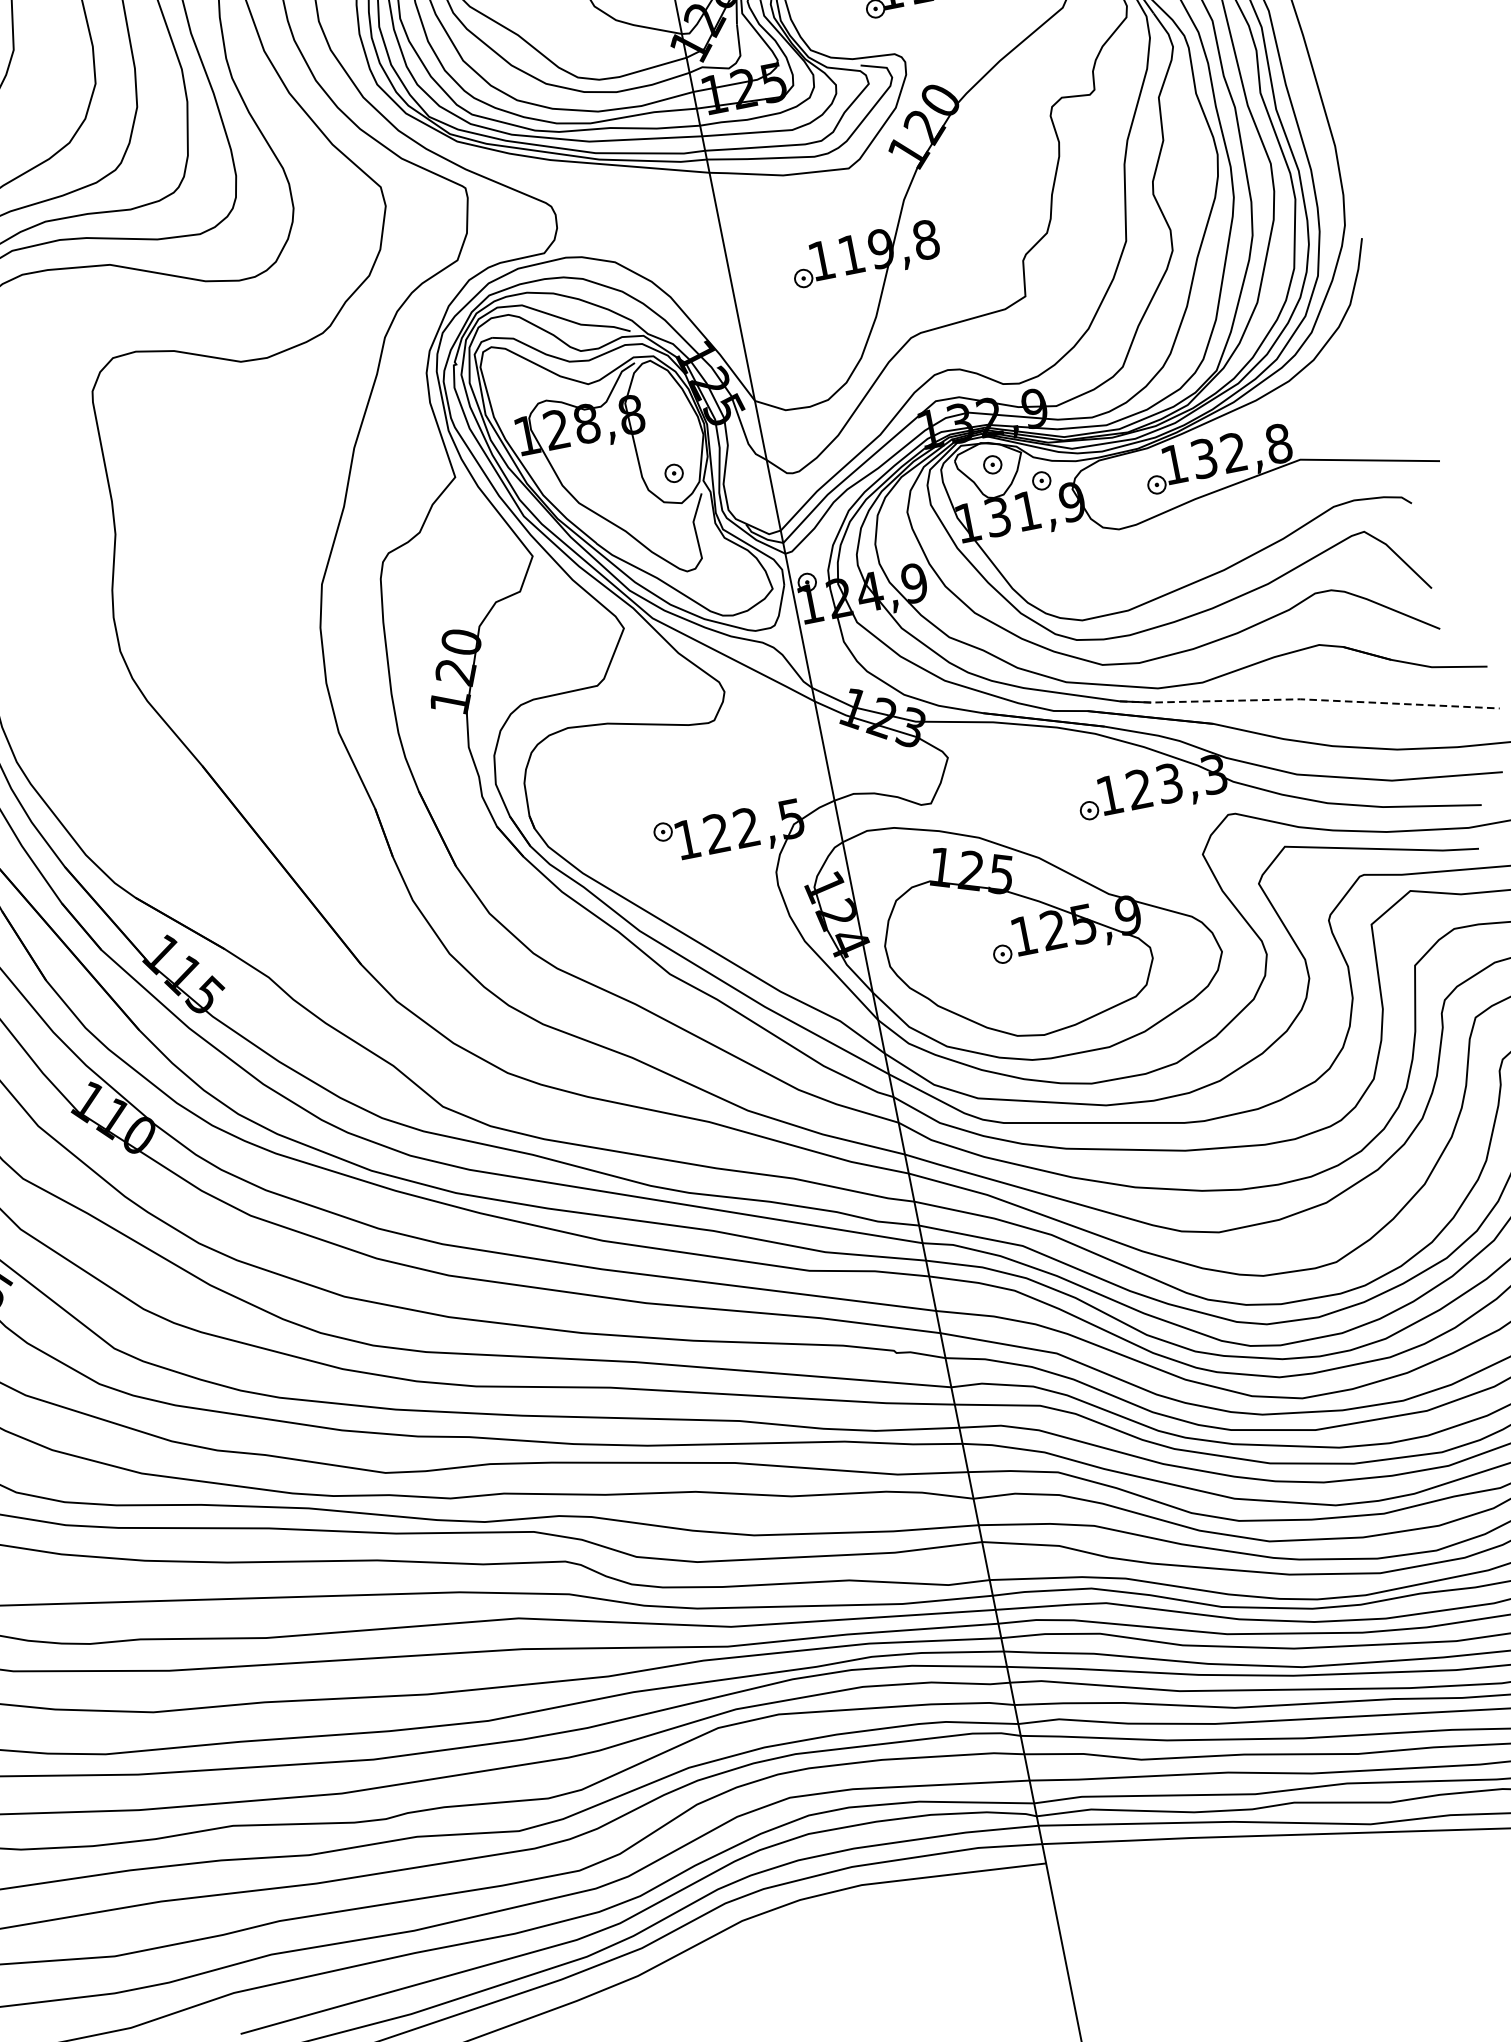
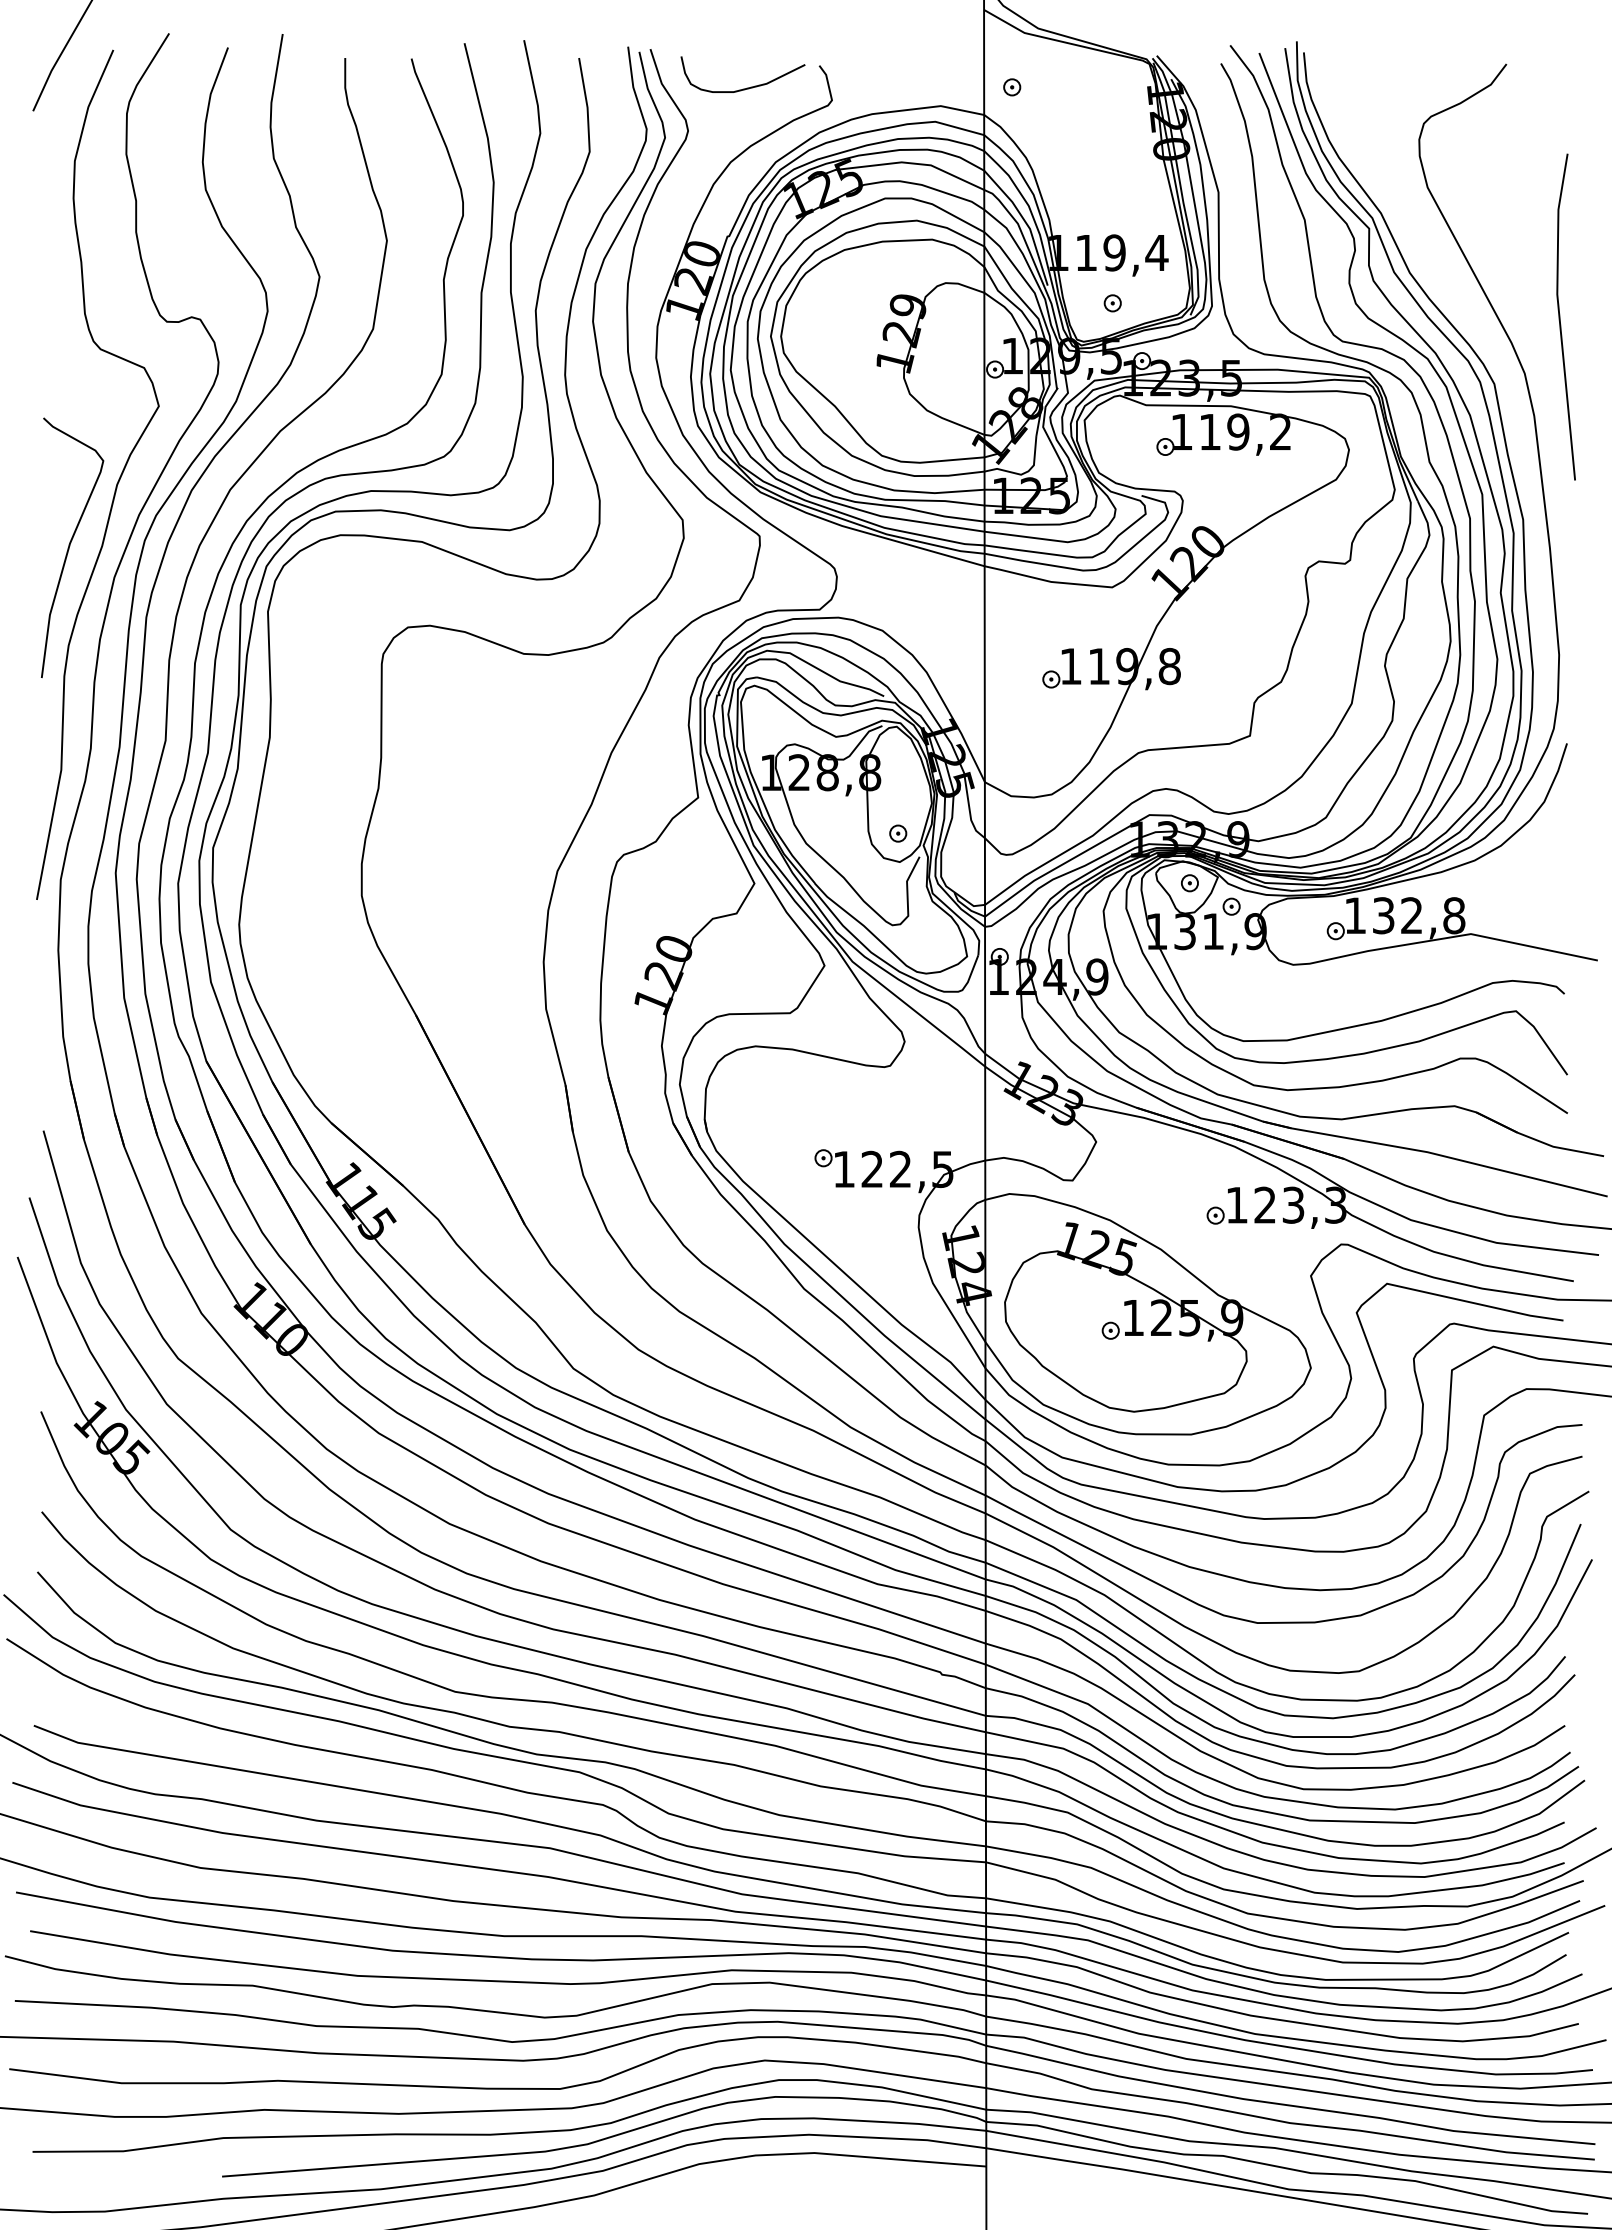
line: (1309, 700) -> (1435, 1154), dashed -> solid

